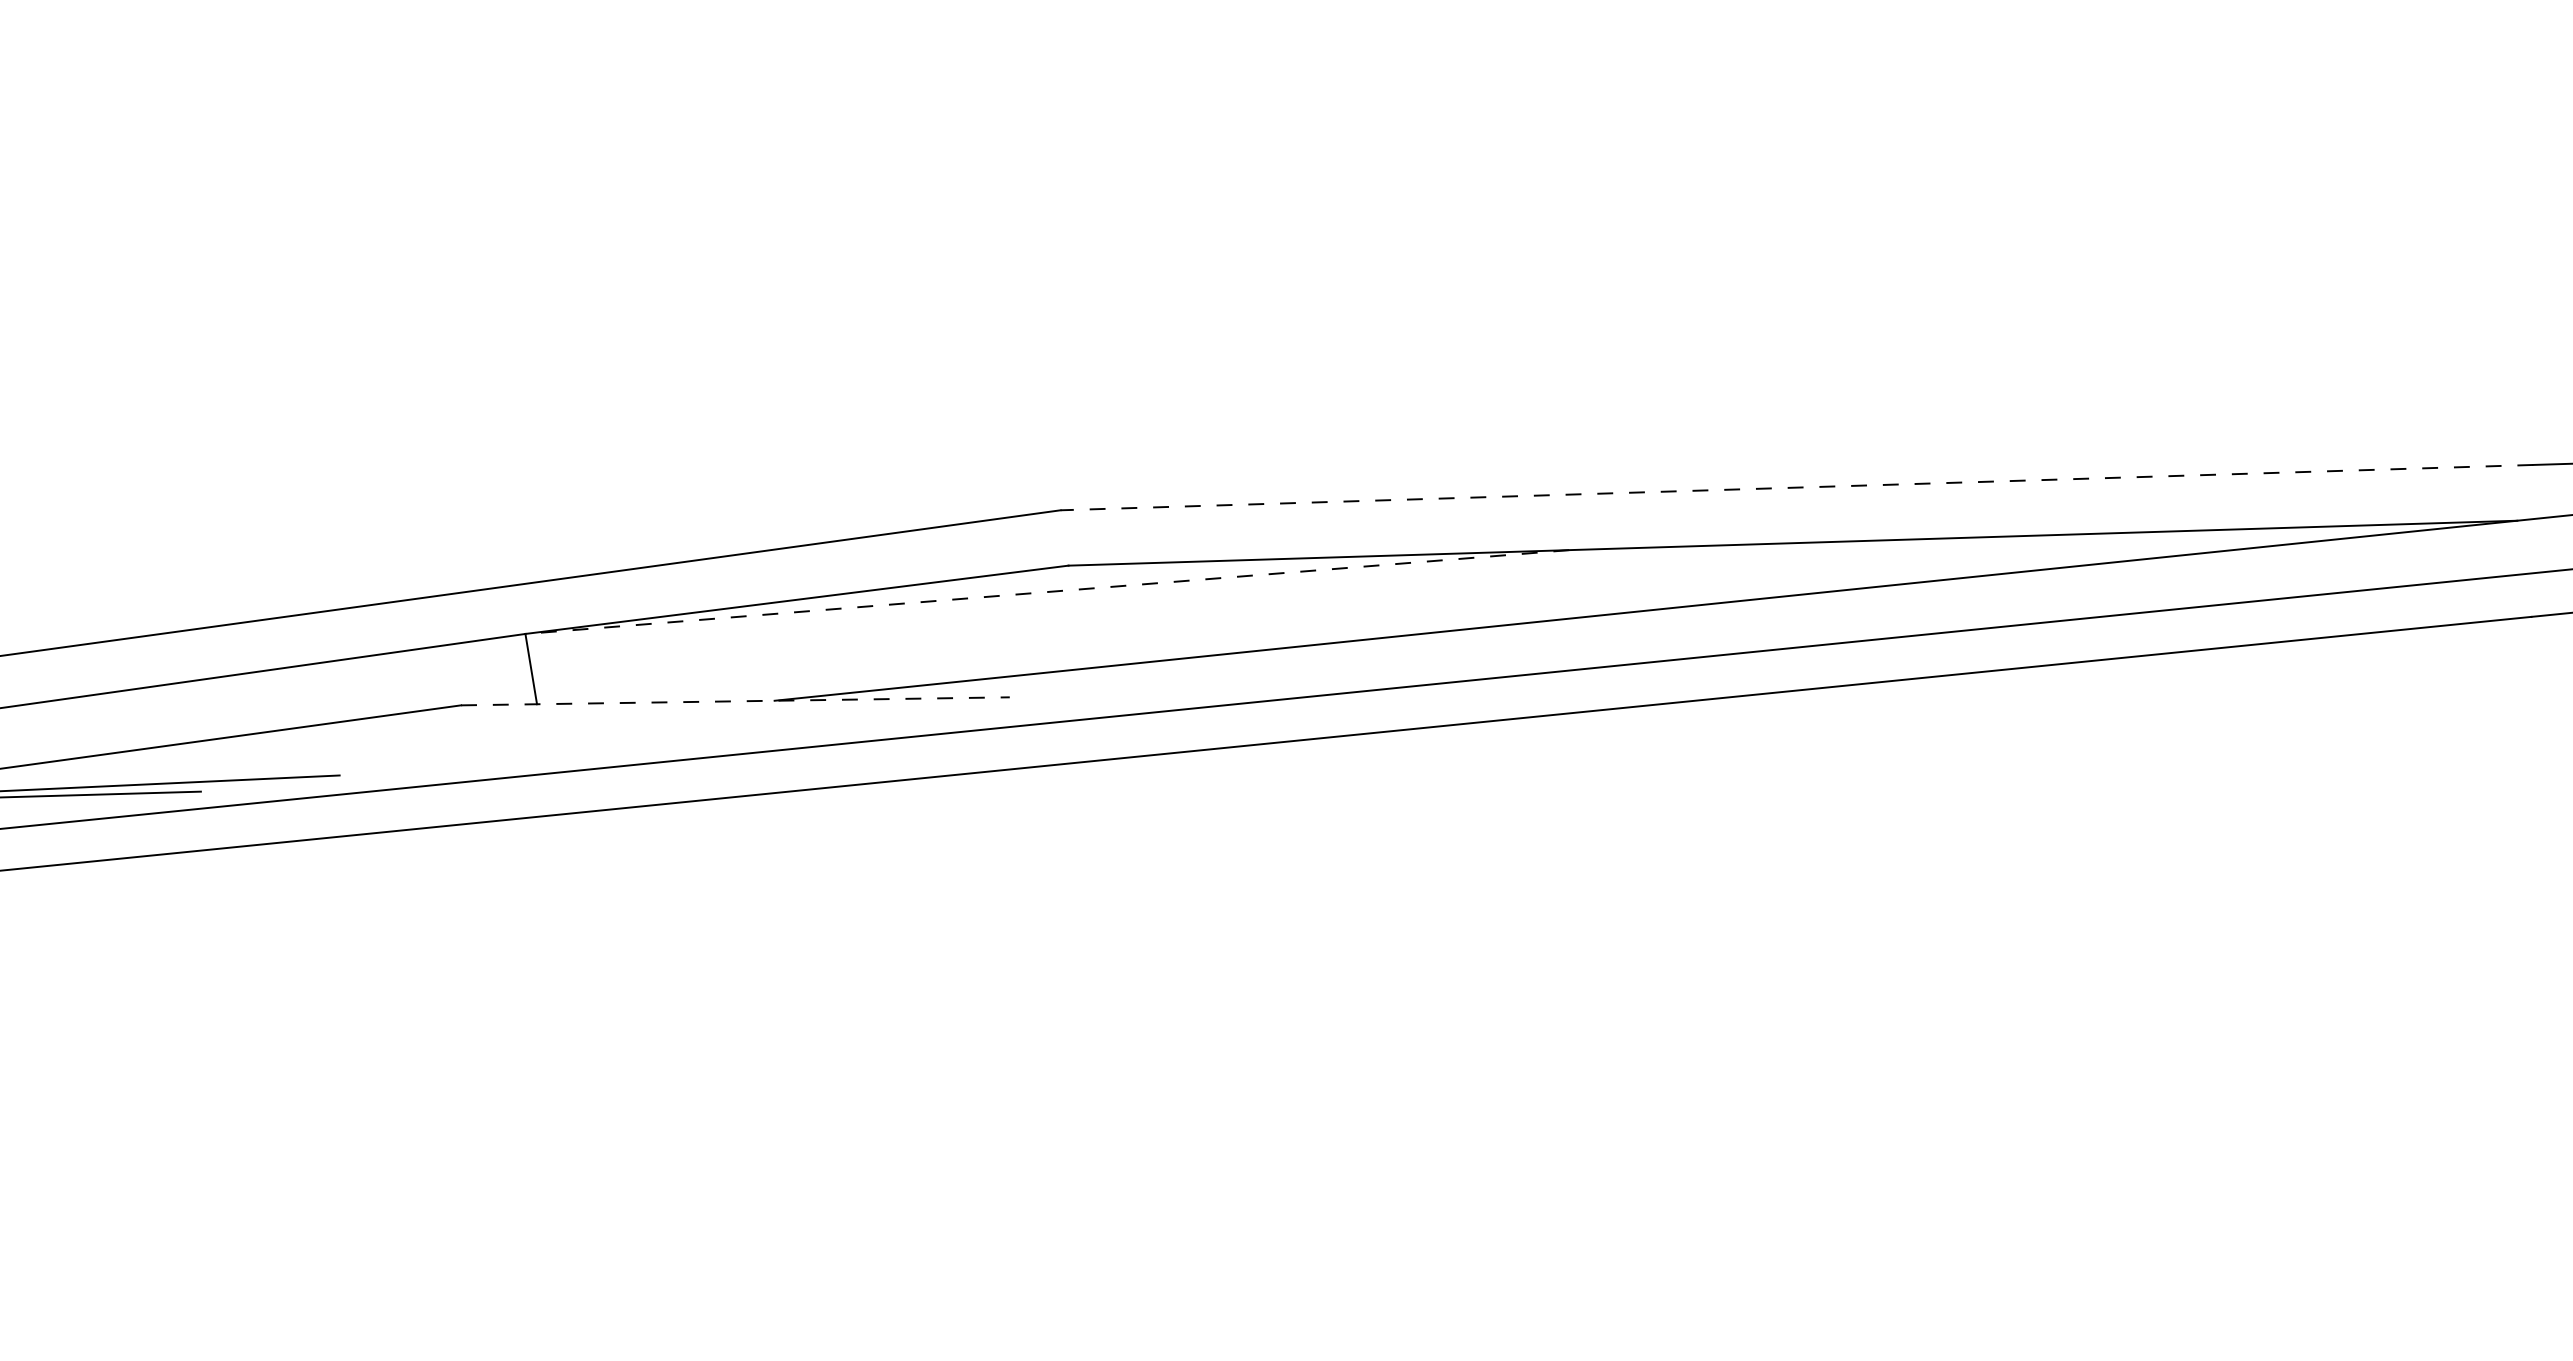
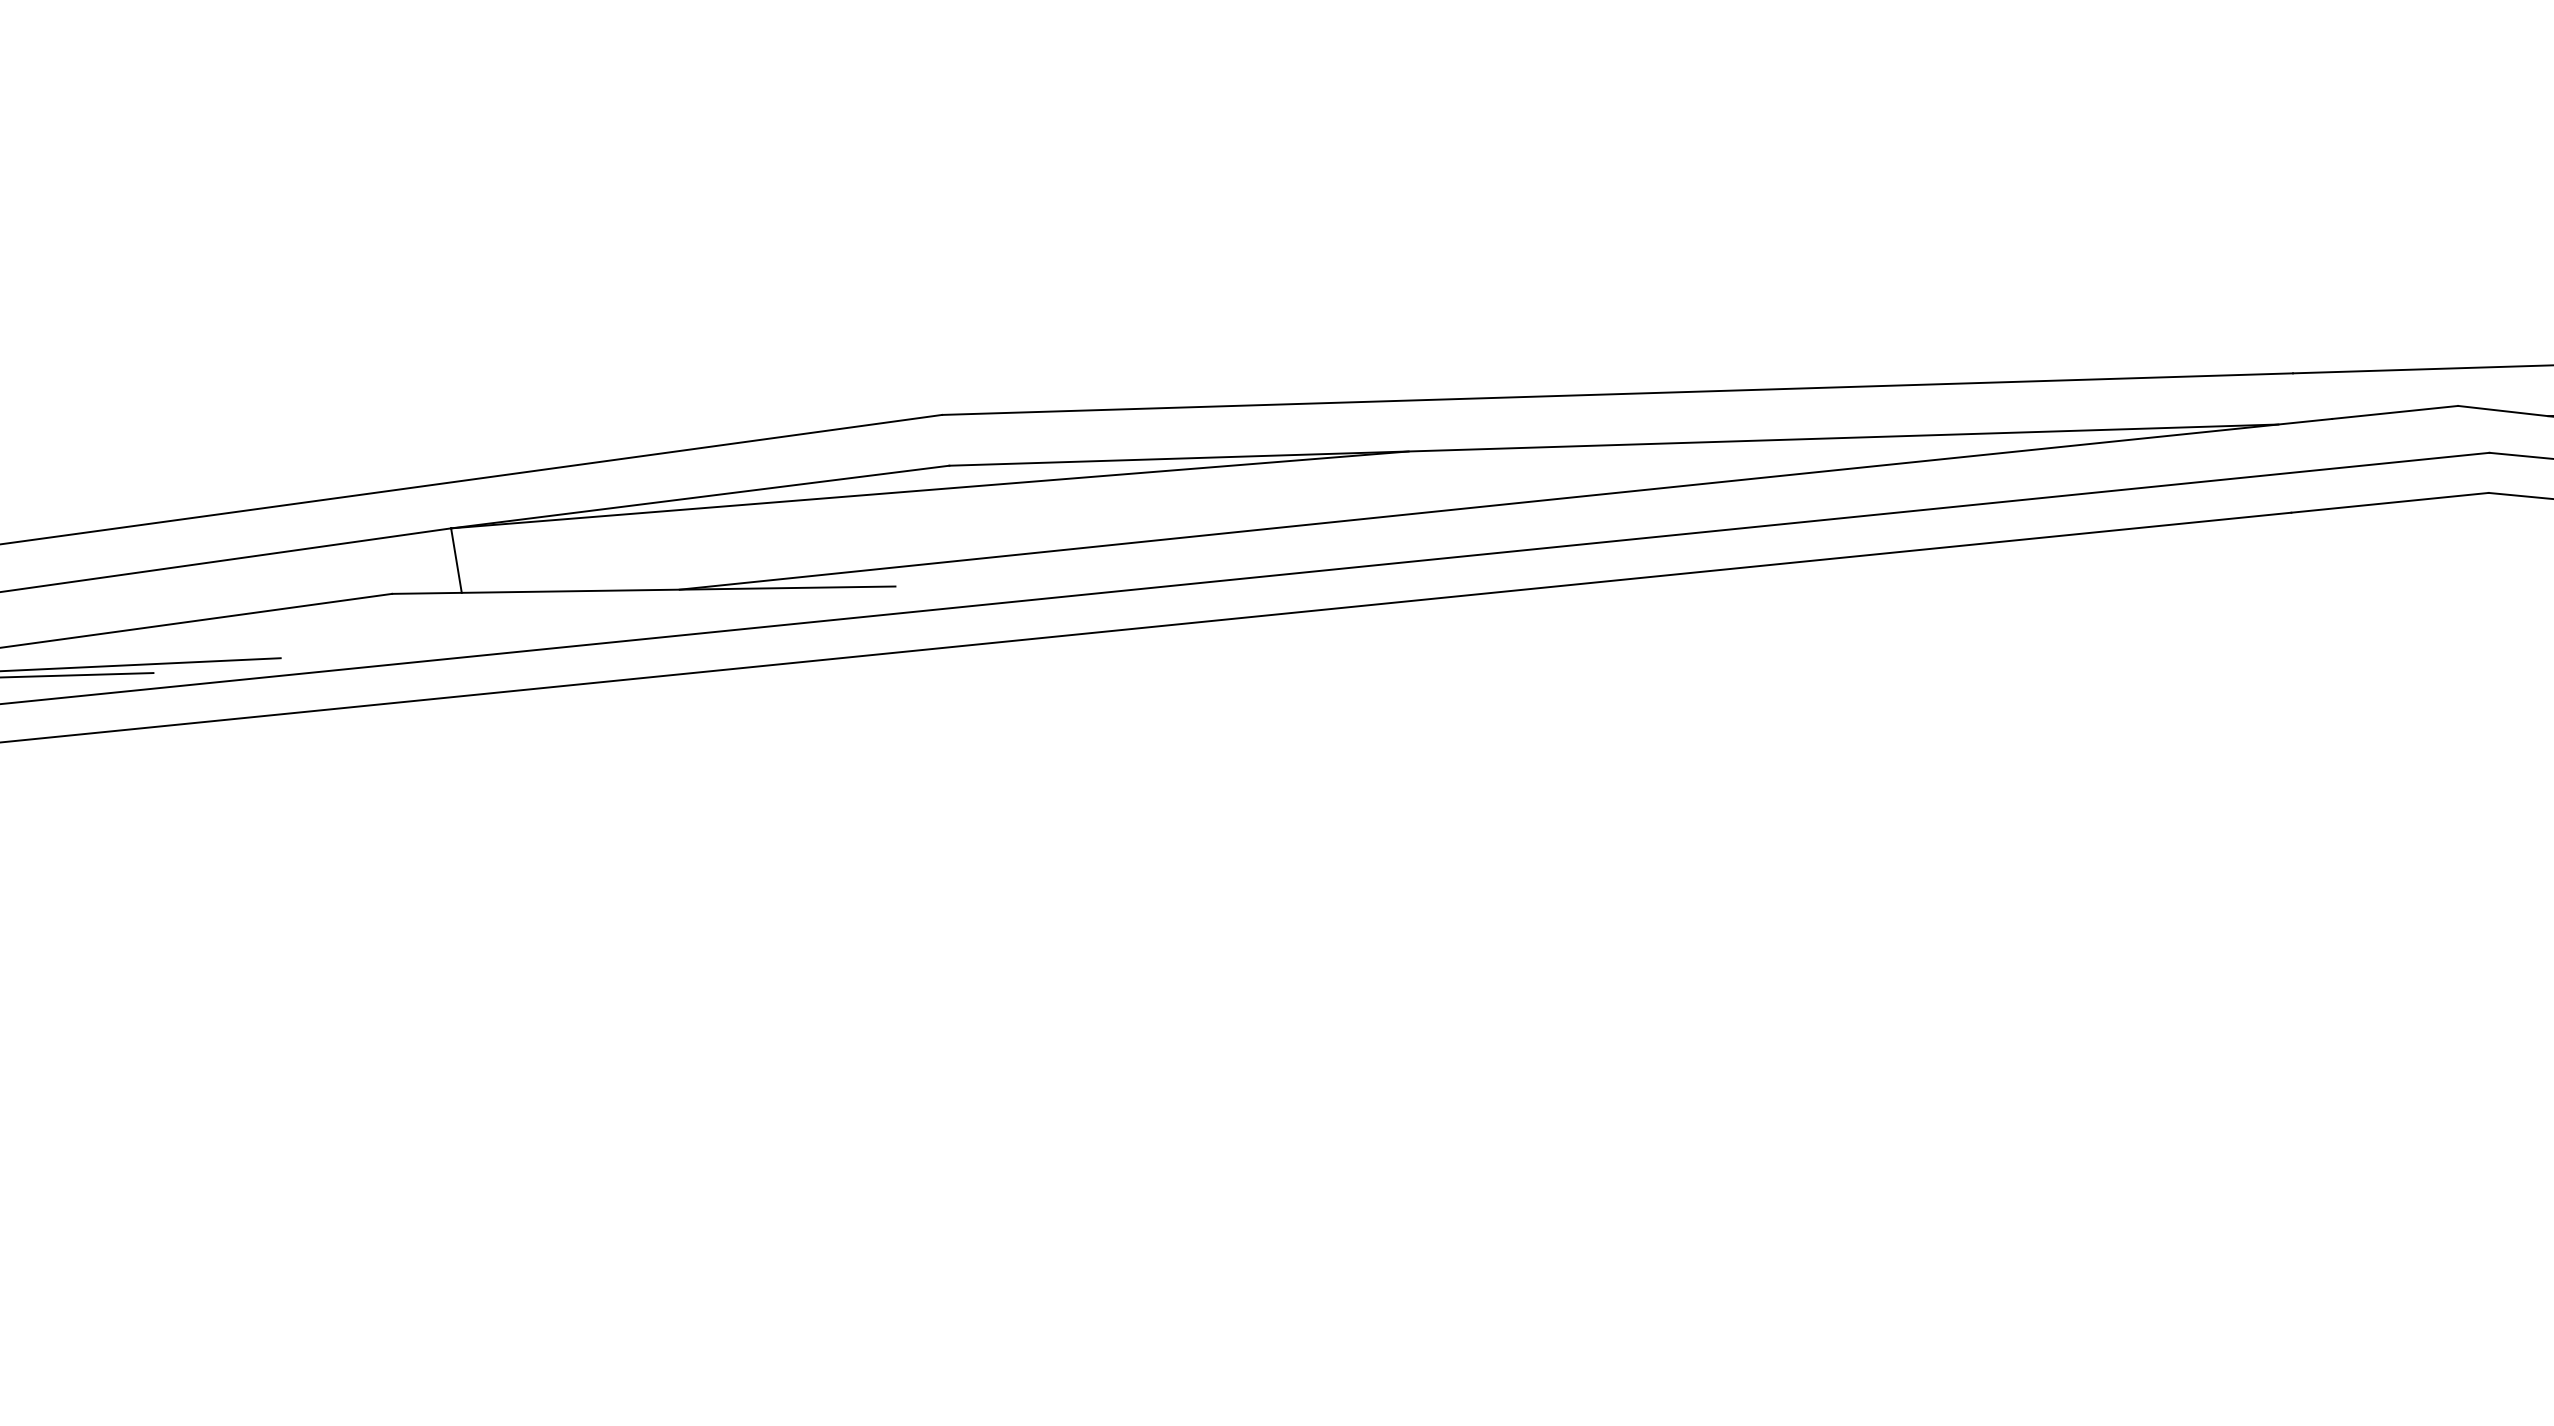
line: (1796, 488) -> (1617, 394), dashed -> solid
line: (1046, 591) -> (929, 489), dashed -> solid
line: (735, 701) -> (643, 590), dashed -> solid

